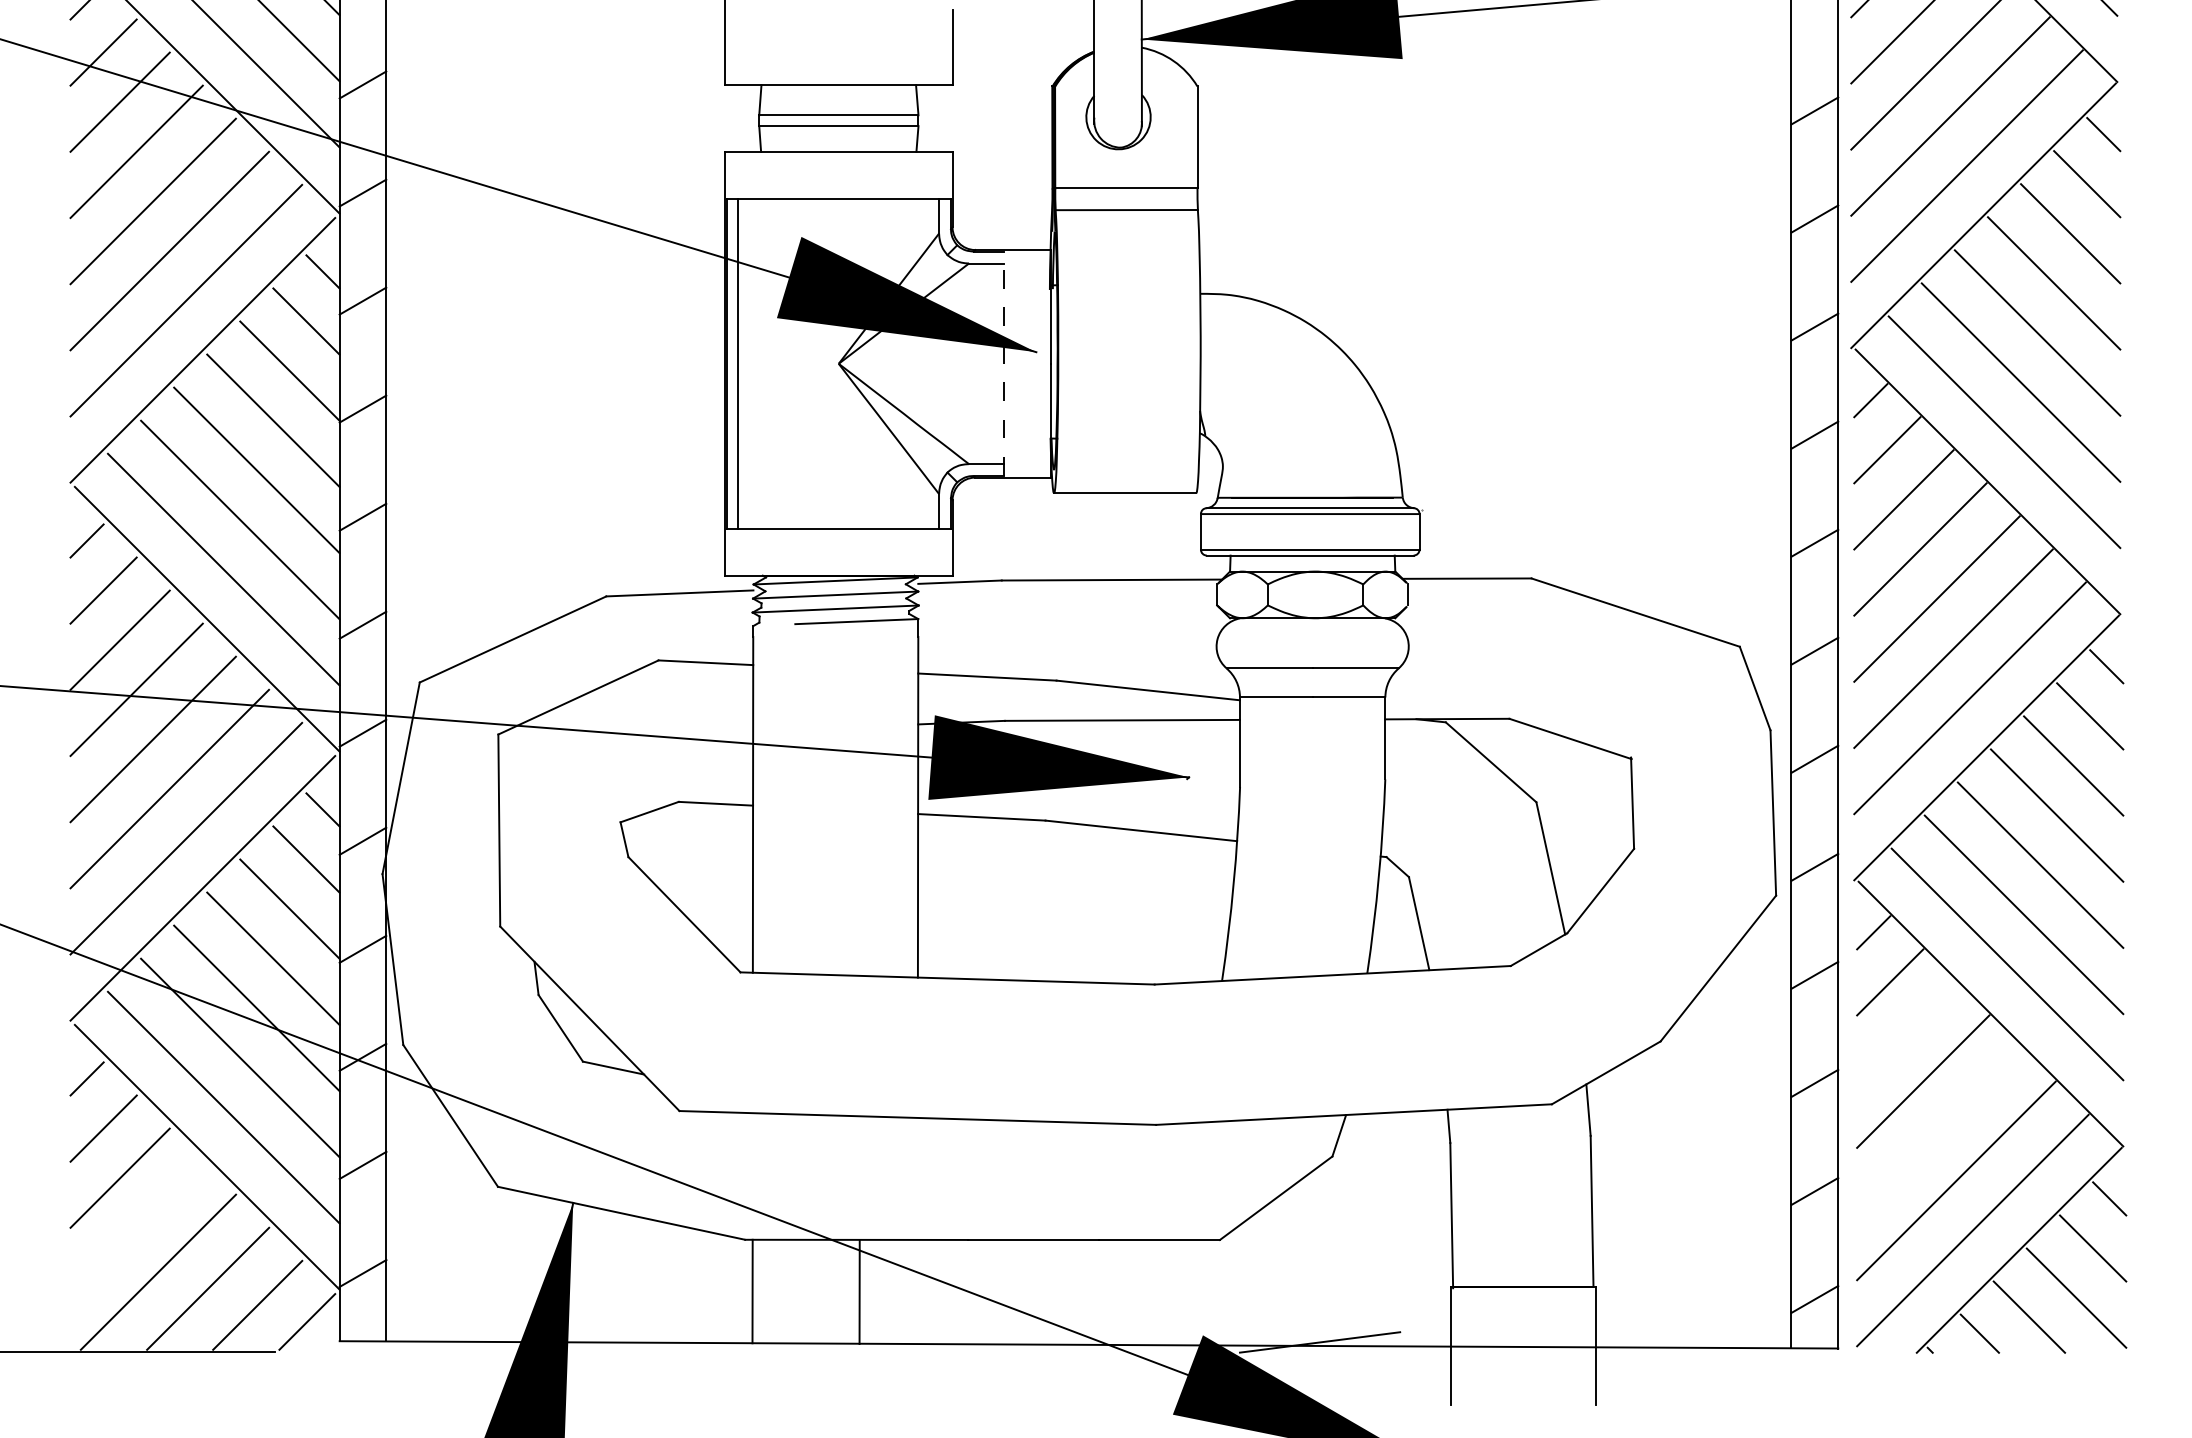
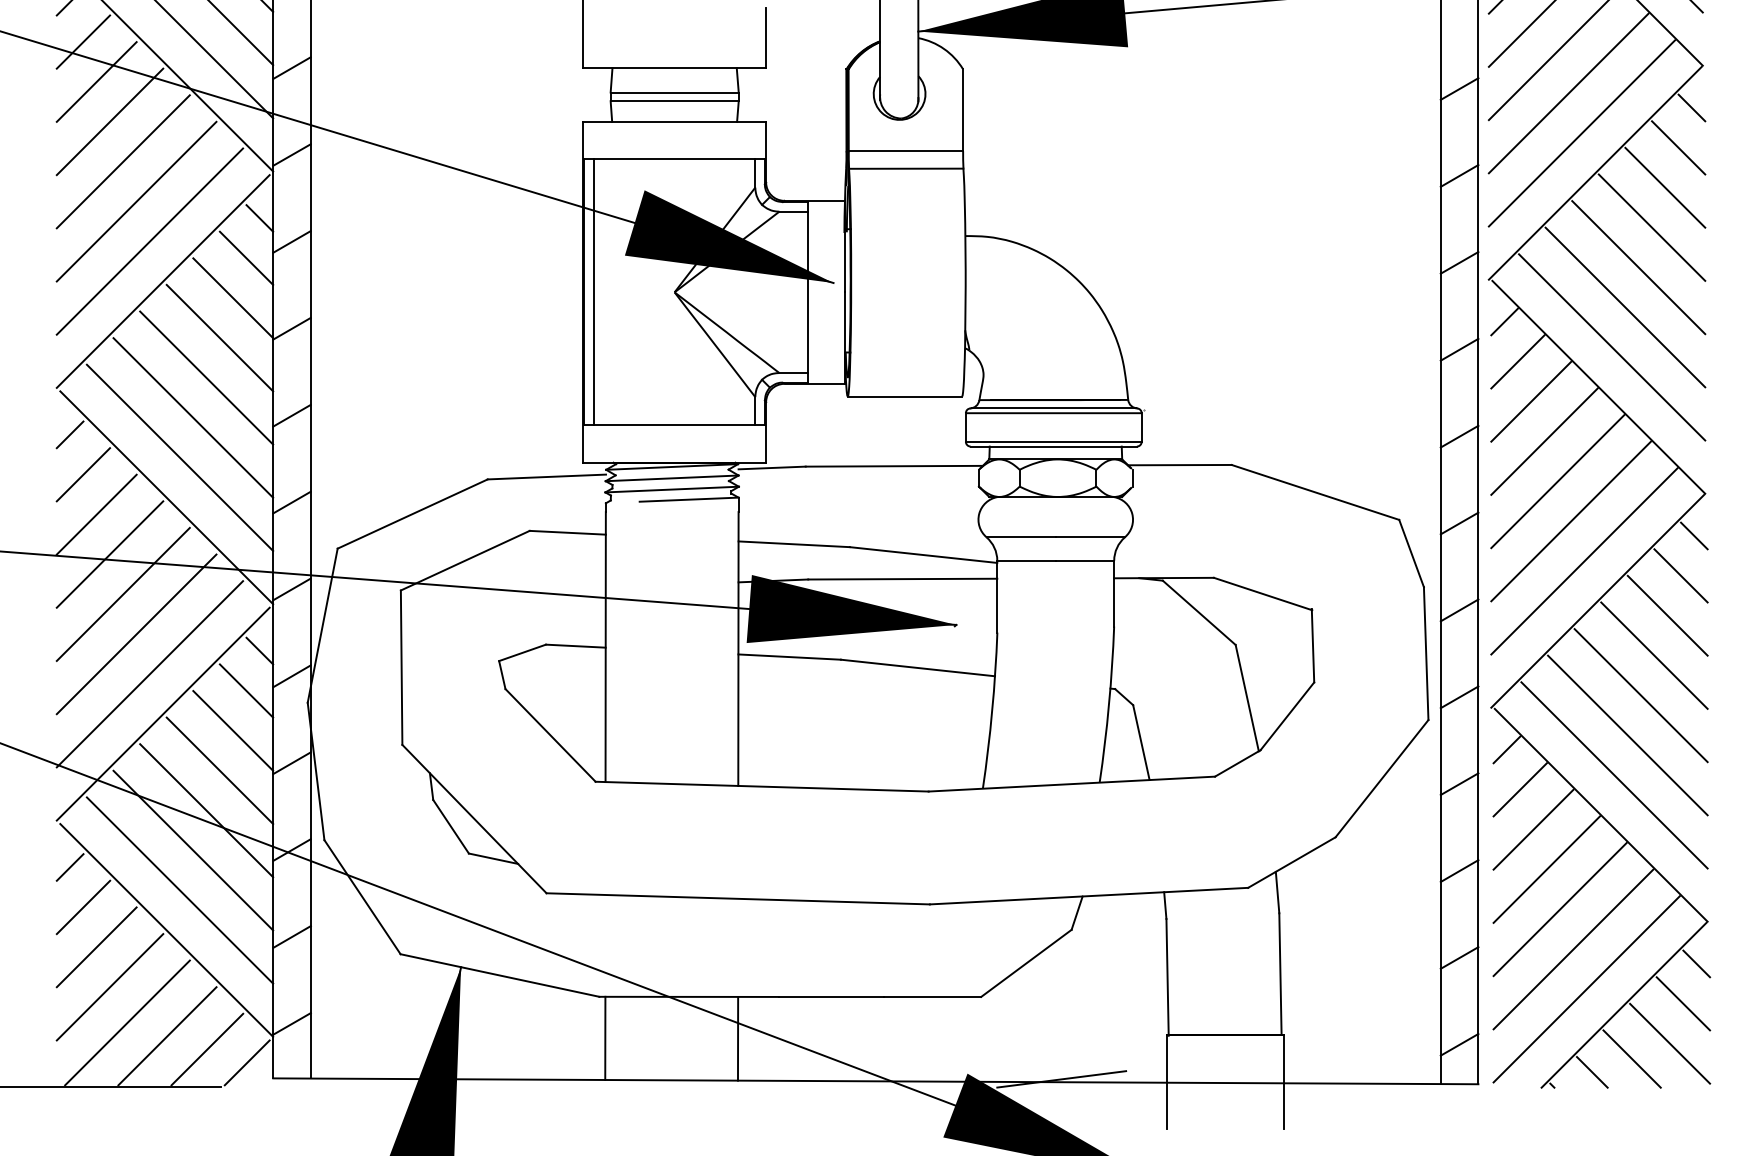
line: (1004, 363) -> (807, 292), dashed -> solid
line: (1906, 1031) -> (1533, 829), added
line: (1939, 1130) -> (1559, 908), added
line: (136, 1227) -> (109, 986), added
line: (859, 1291) -> (737, 1038), moved

